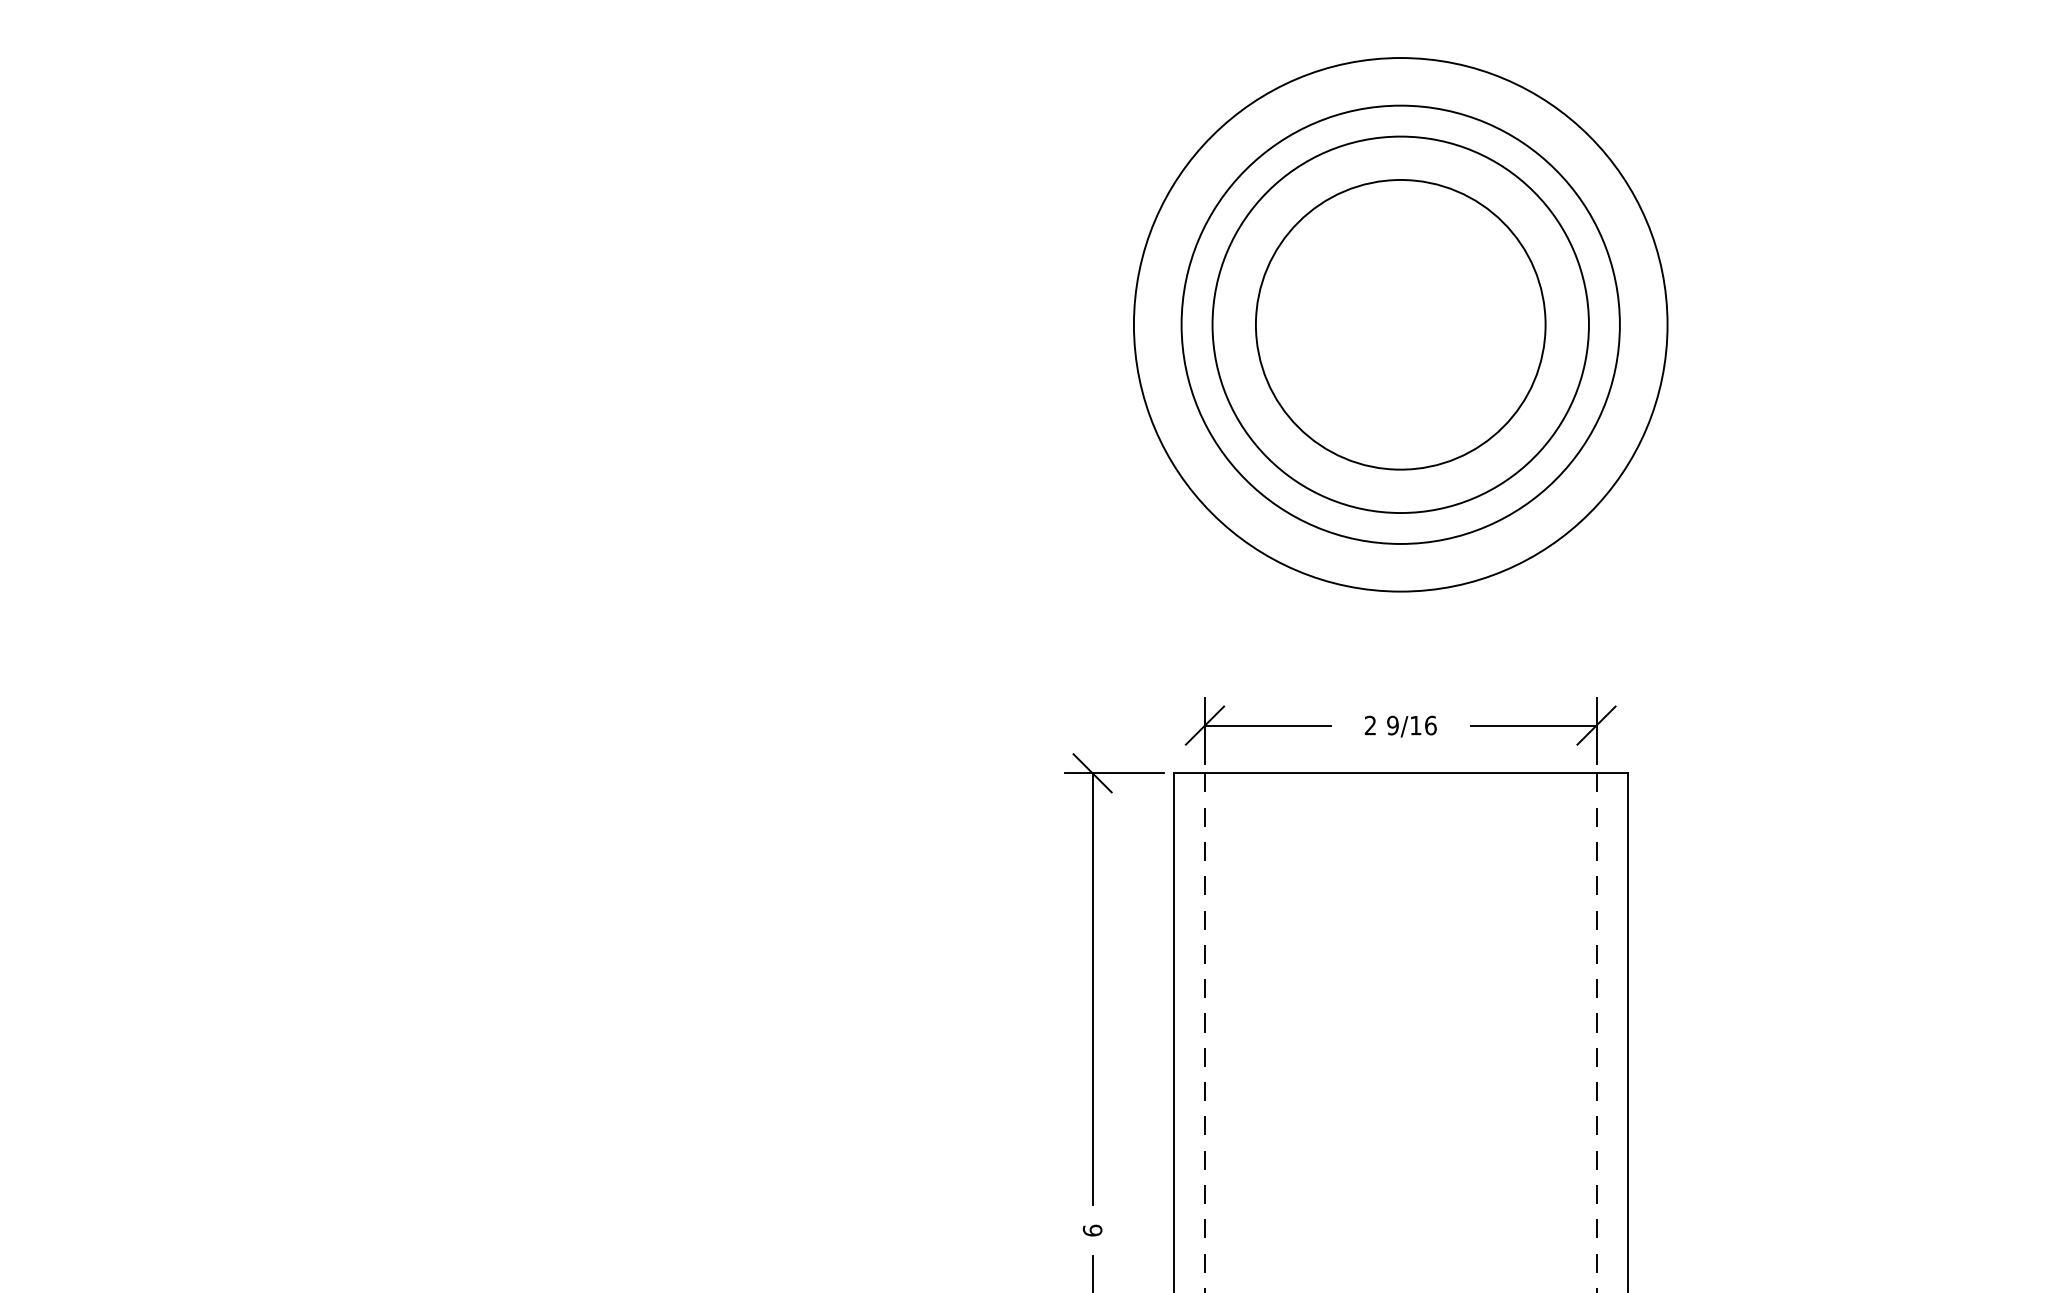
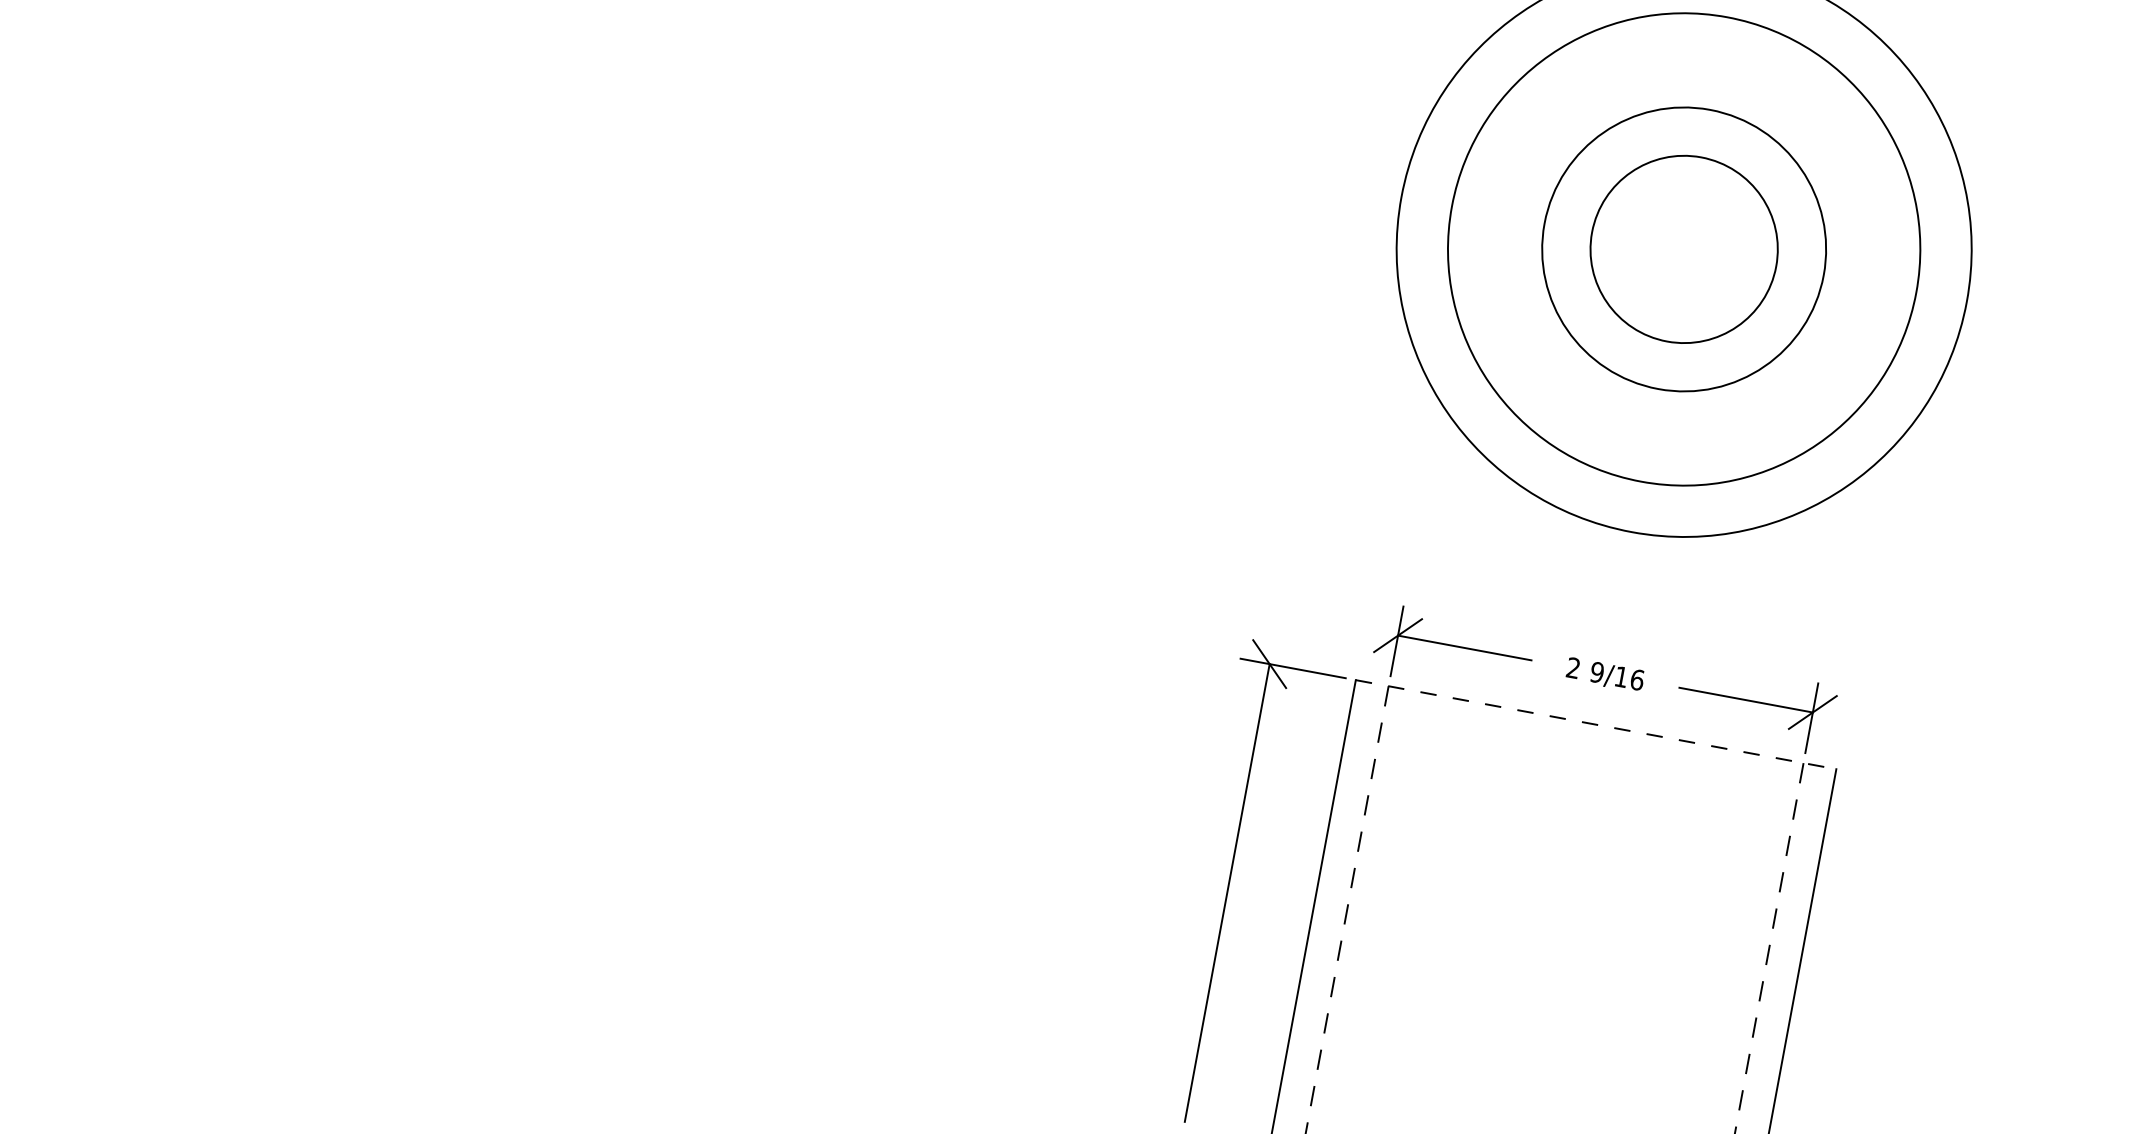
circle: (1400, 324) -> (1683, 249), size x0.6
circle: (1400, 324) -> (1683, 249), size x0.7
line: (1400, 773) -> (1595, 724), solid -> dashed

